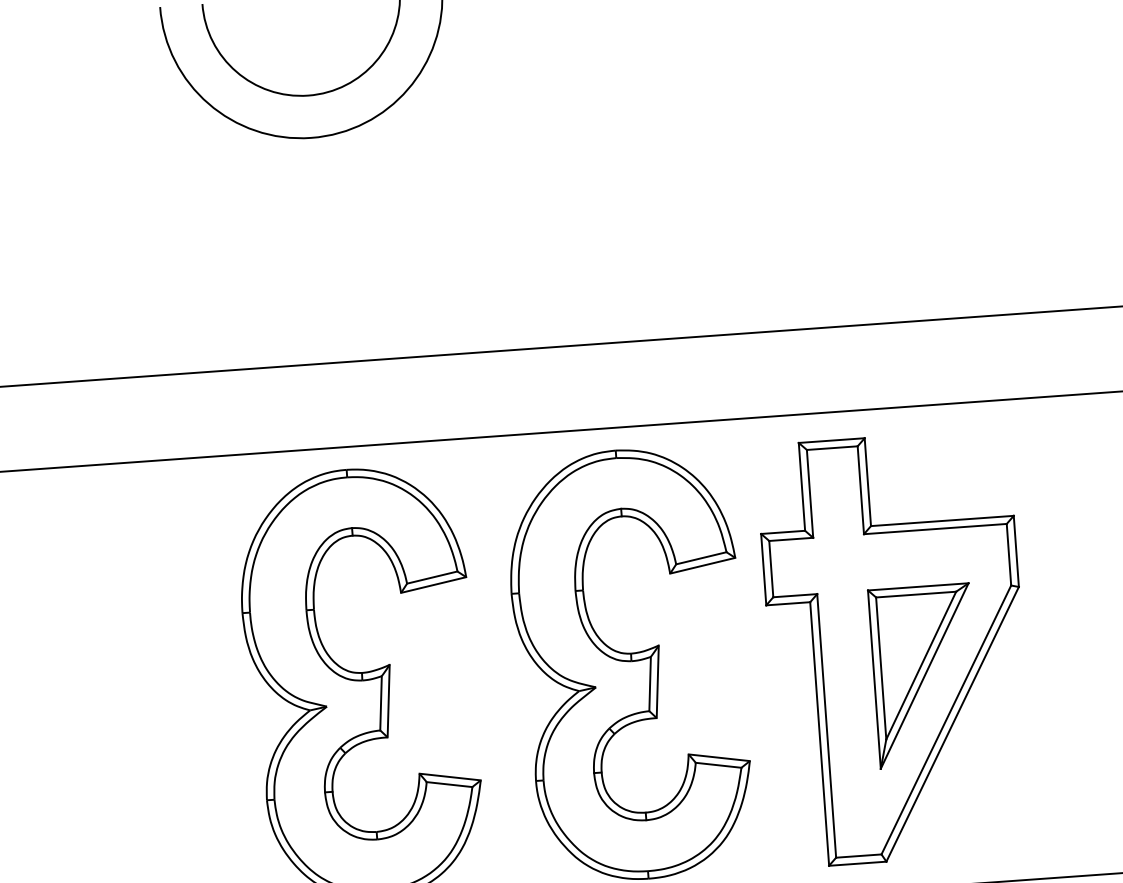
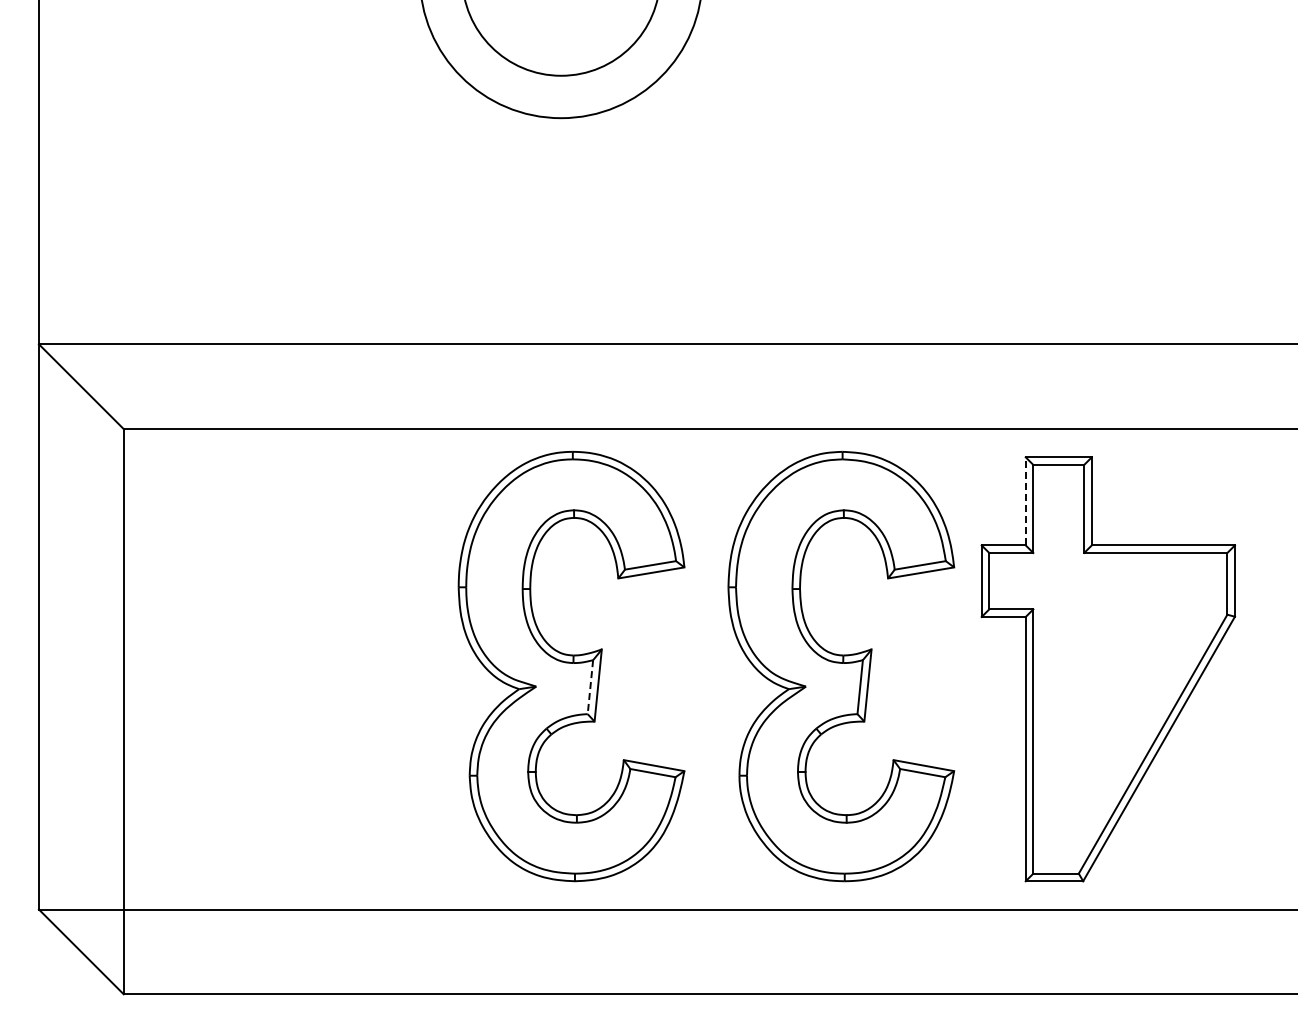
line: (801, 486) -> (1025, 500), solid -> dashed
part: (924, 675) -> (1134, 698), removed
line: (381, 703) -> (590, 687), solid -> dashed

